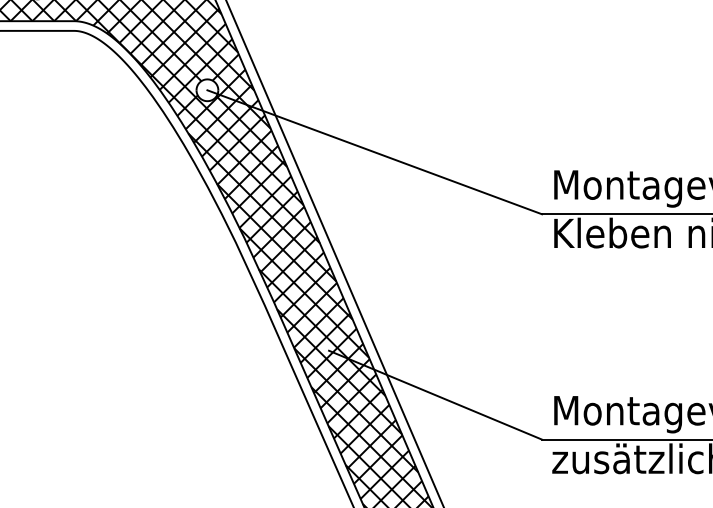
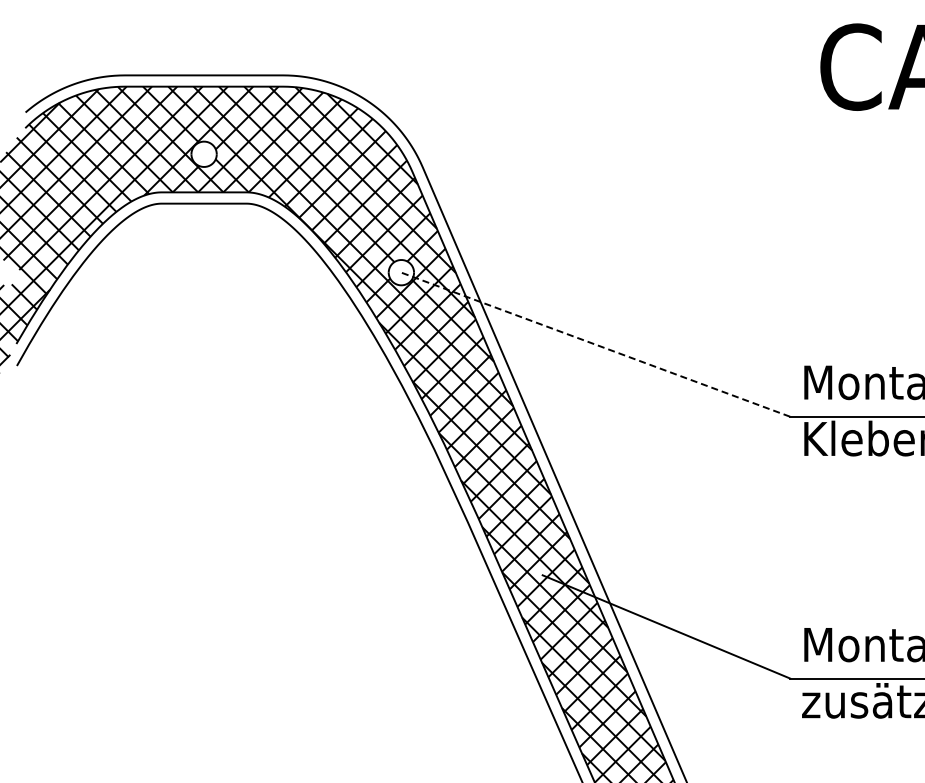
line: (374, 152) -> (595, 344), solid -> dashed

